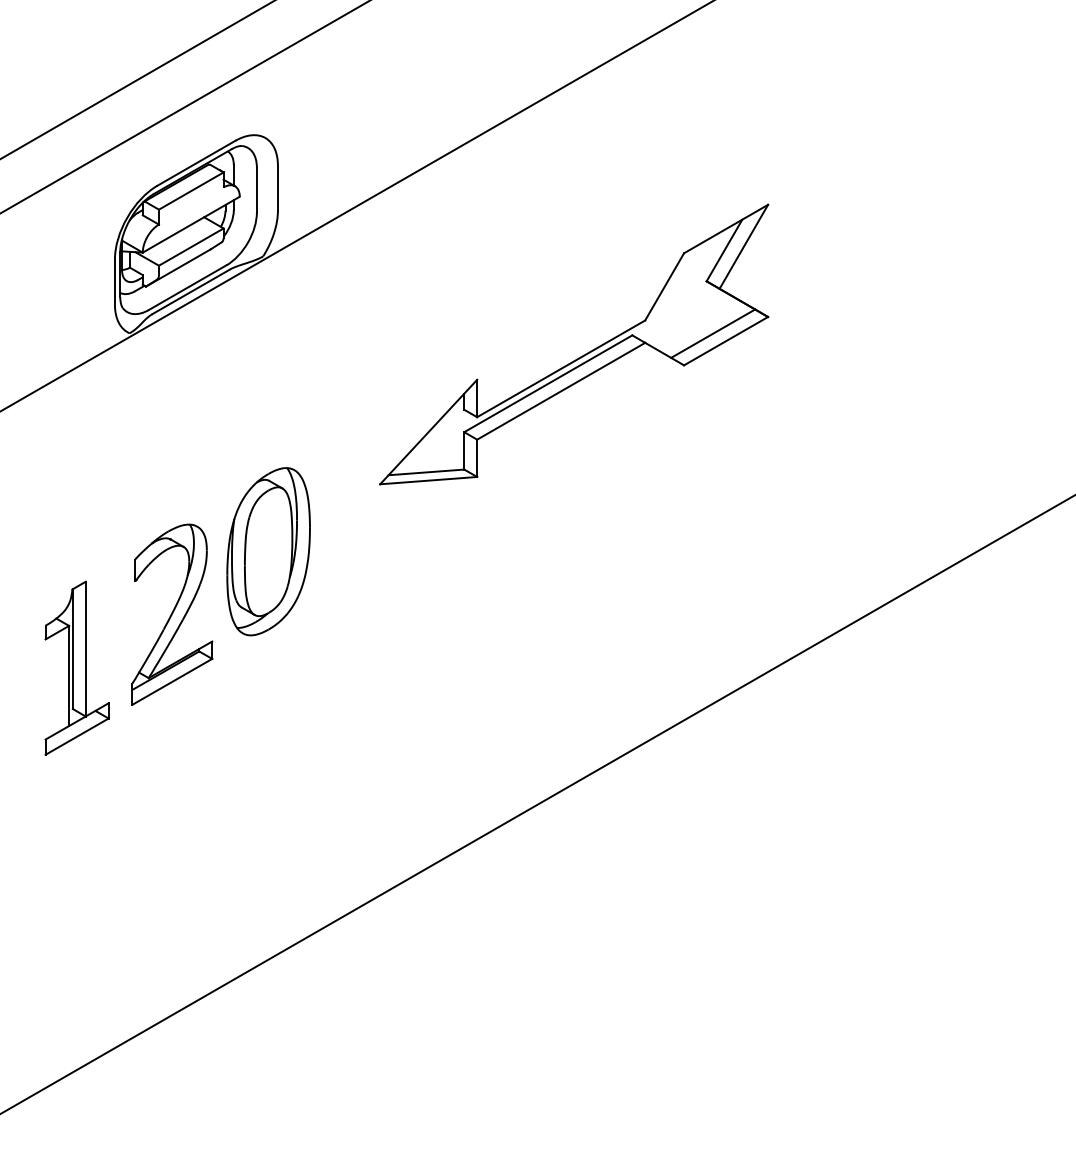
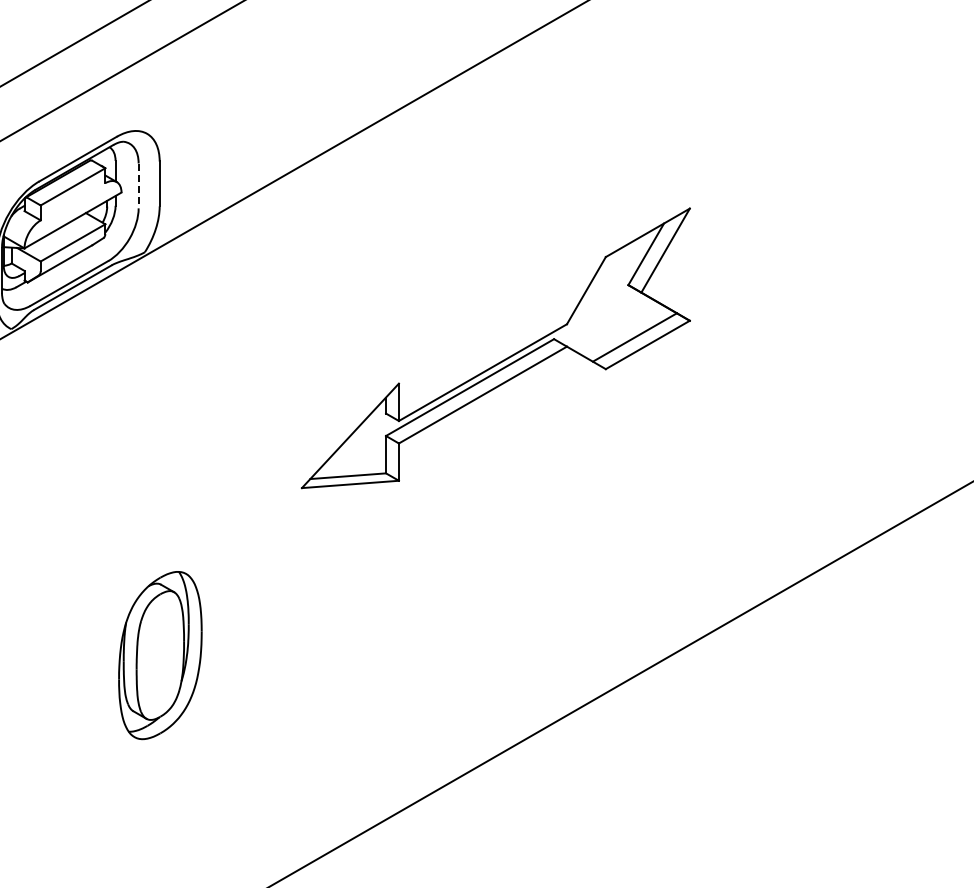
line: (256, 190) -> (138, 186), solid -> dashed
part: (580, 356) -> (502, 360), moved
part: (268, 551) -> (160, 655), moved
part: (172, 614) -> (54, 610), removed

